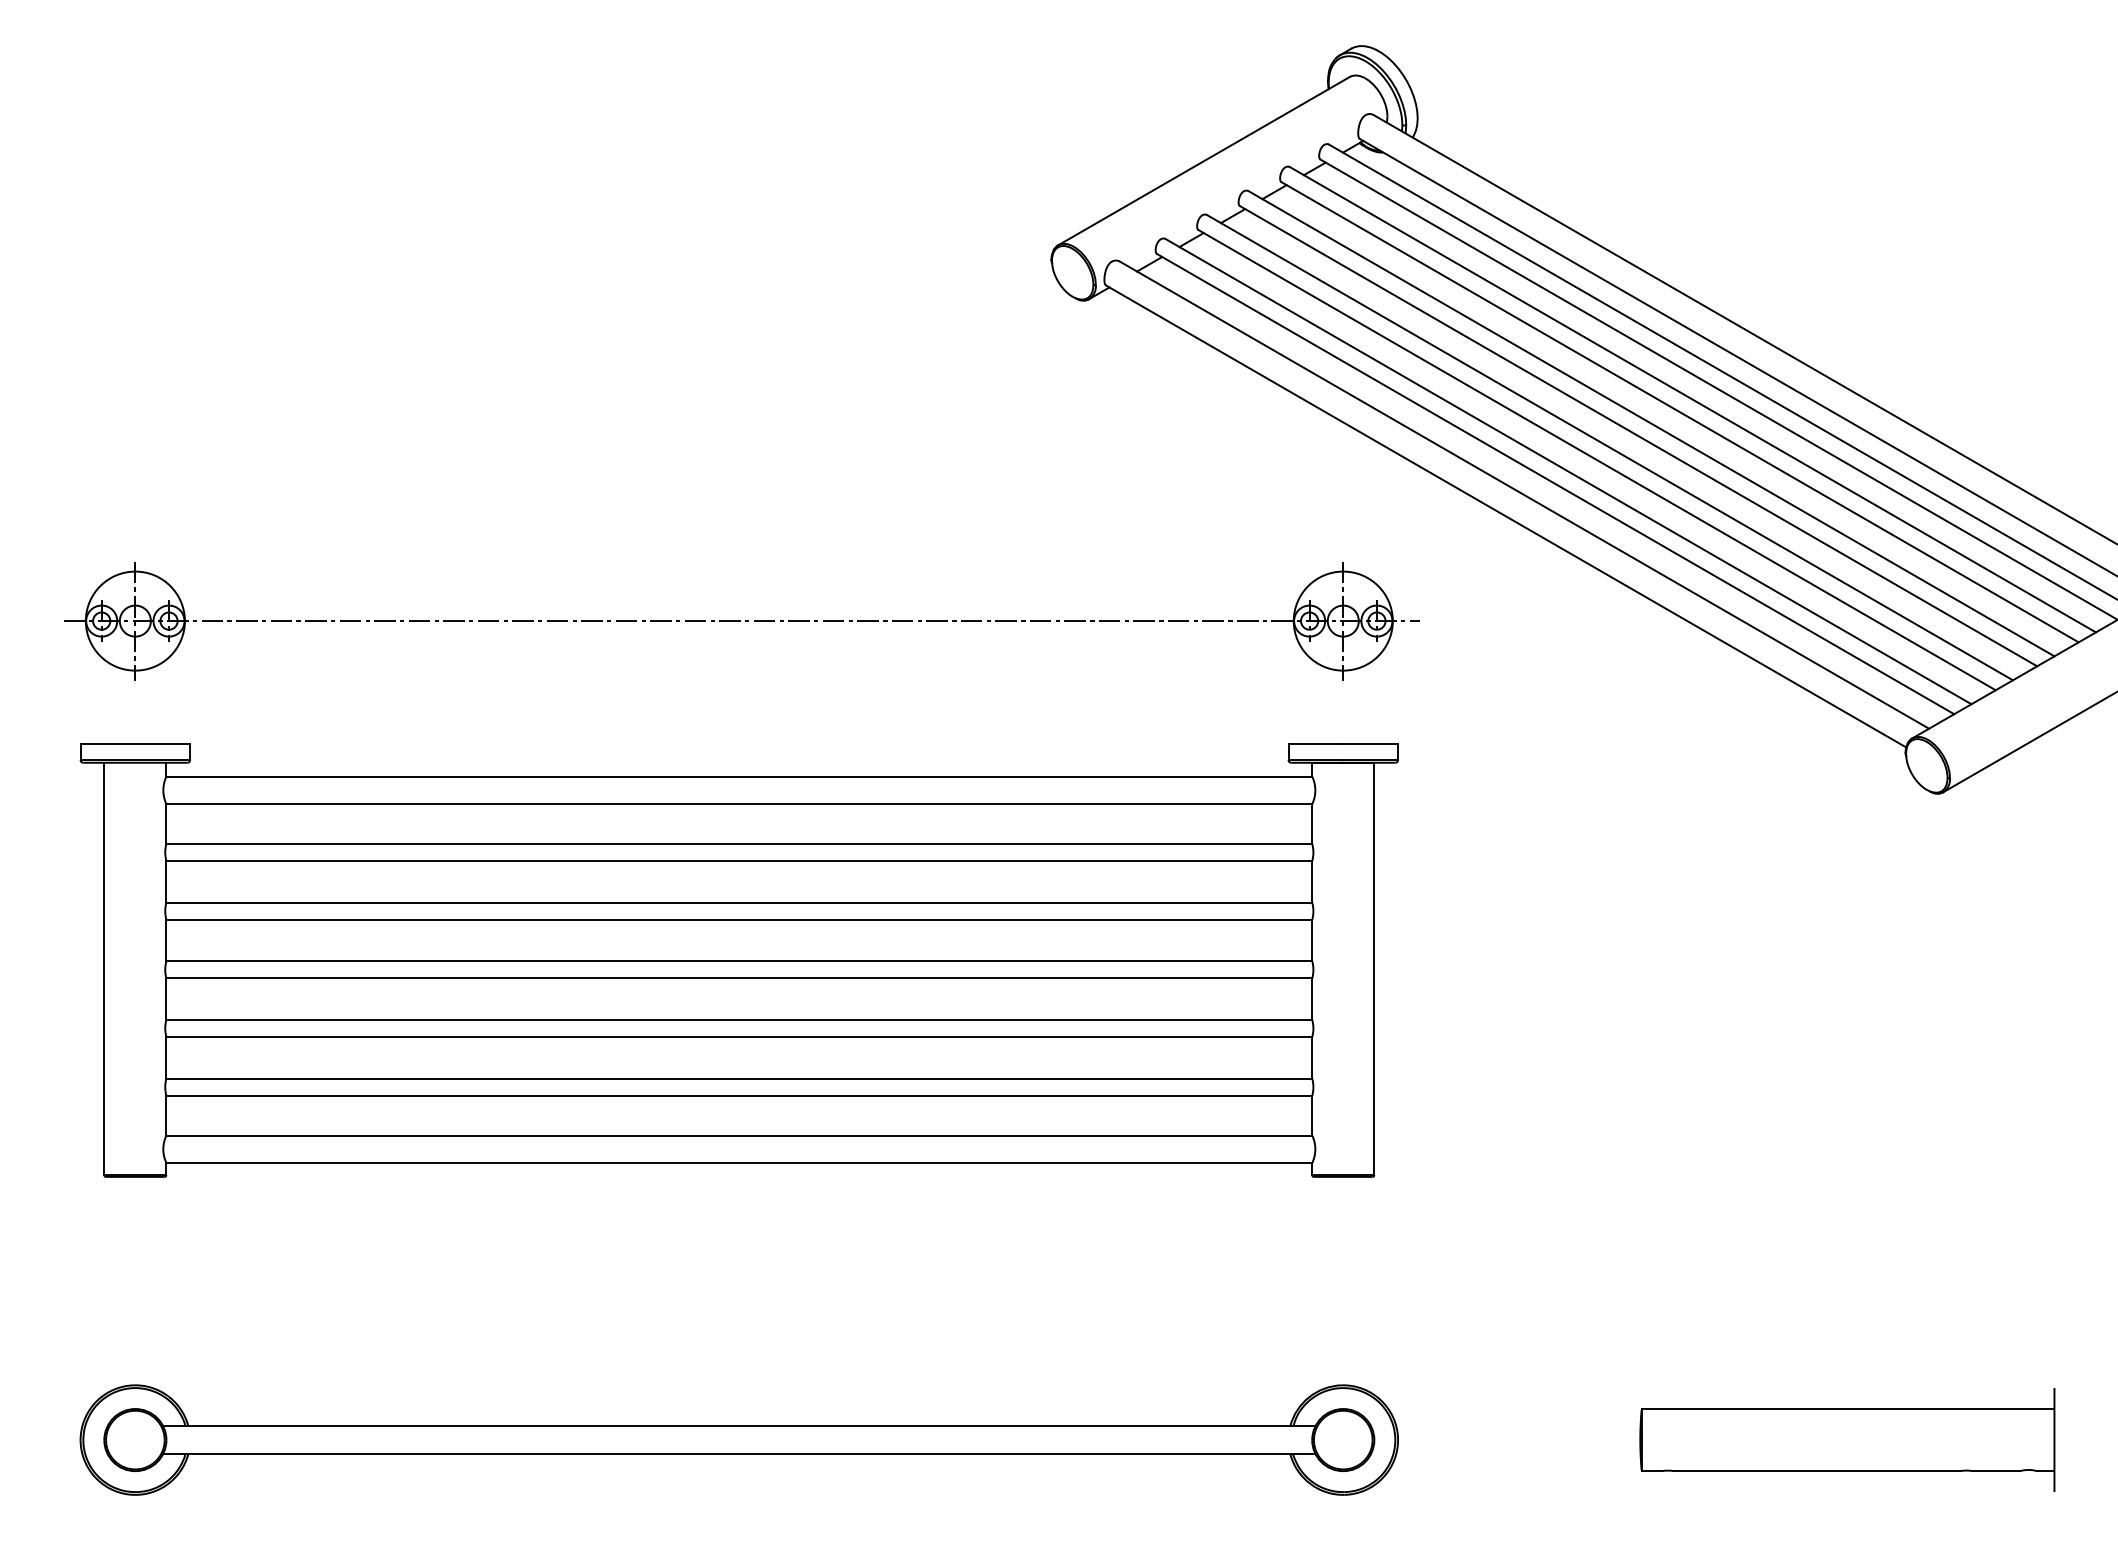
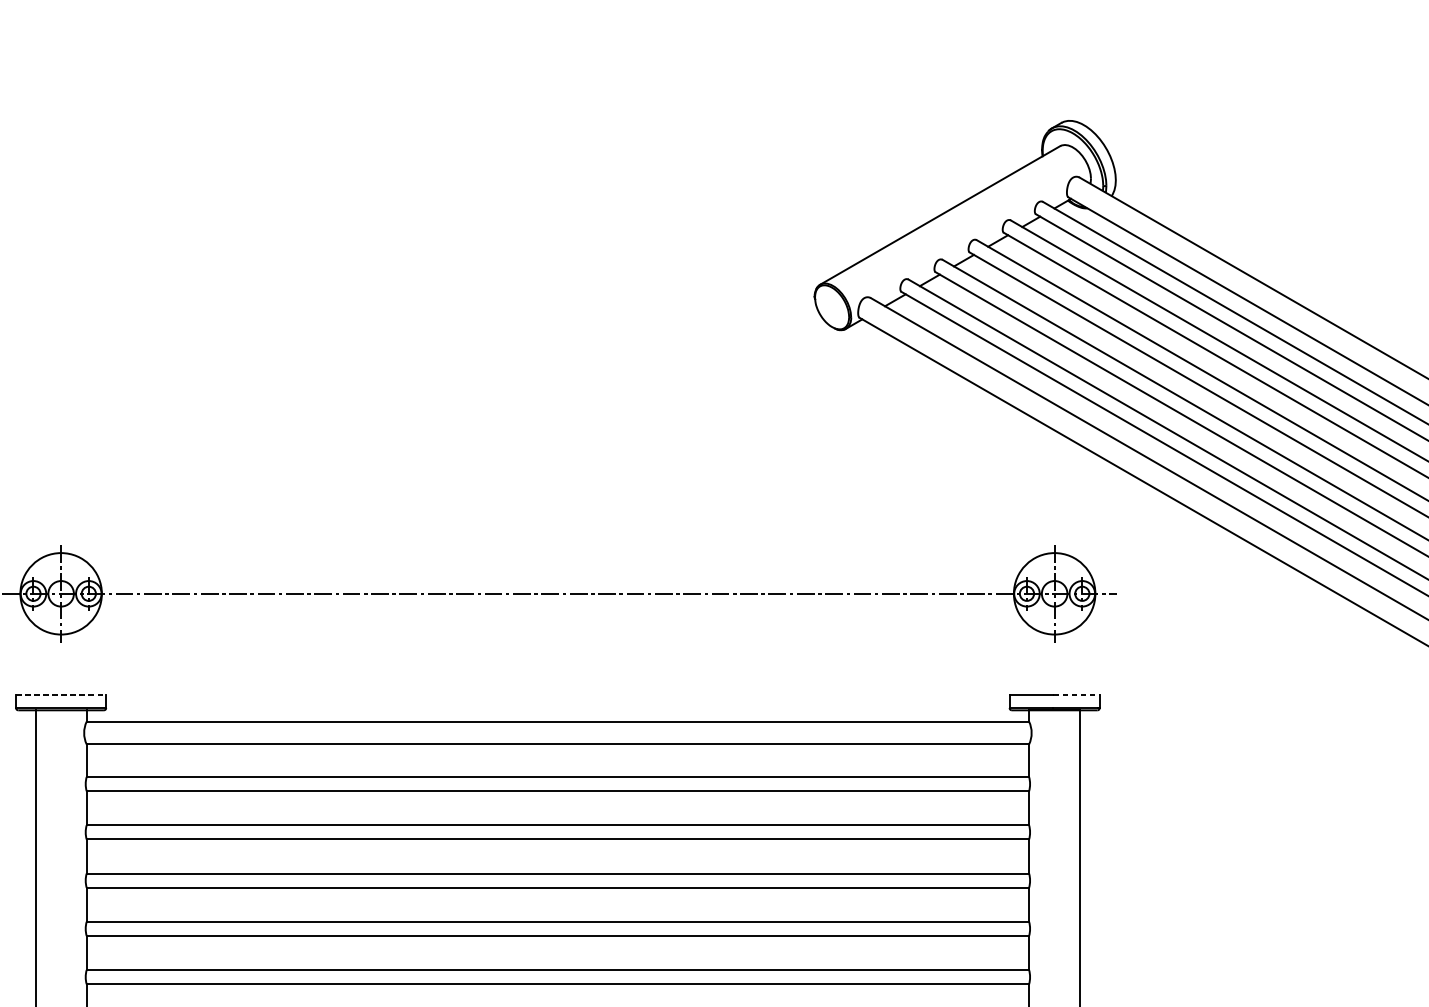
line: (135, 743) -> (61, 694), solid -> dashed
line: (1370, 743) -> (1077, 694), solid -> dashed

